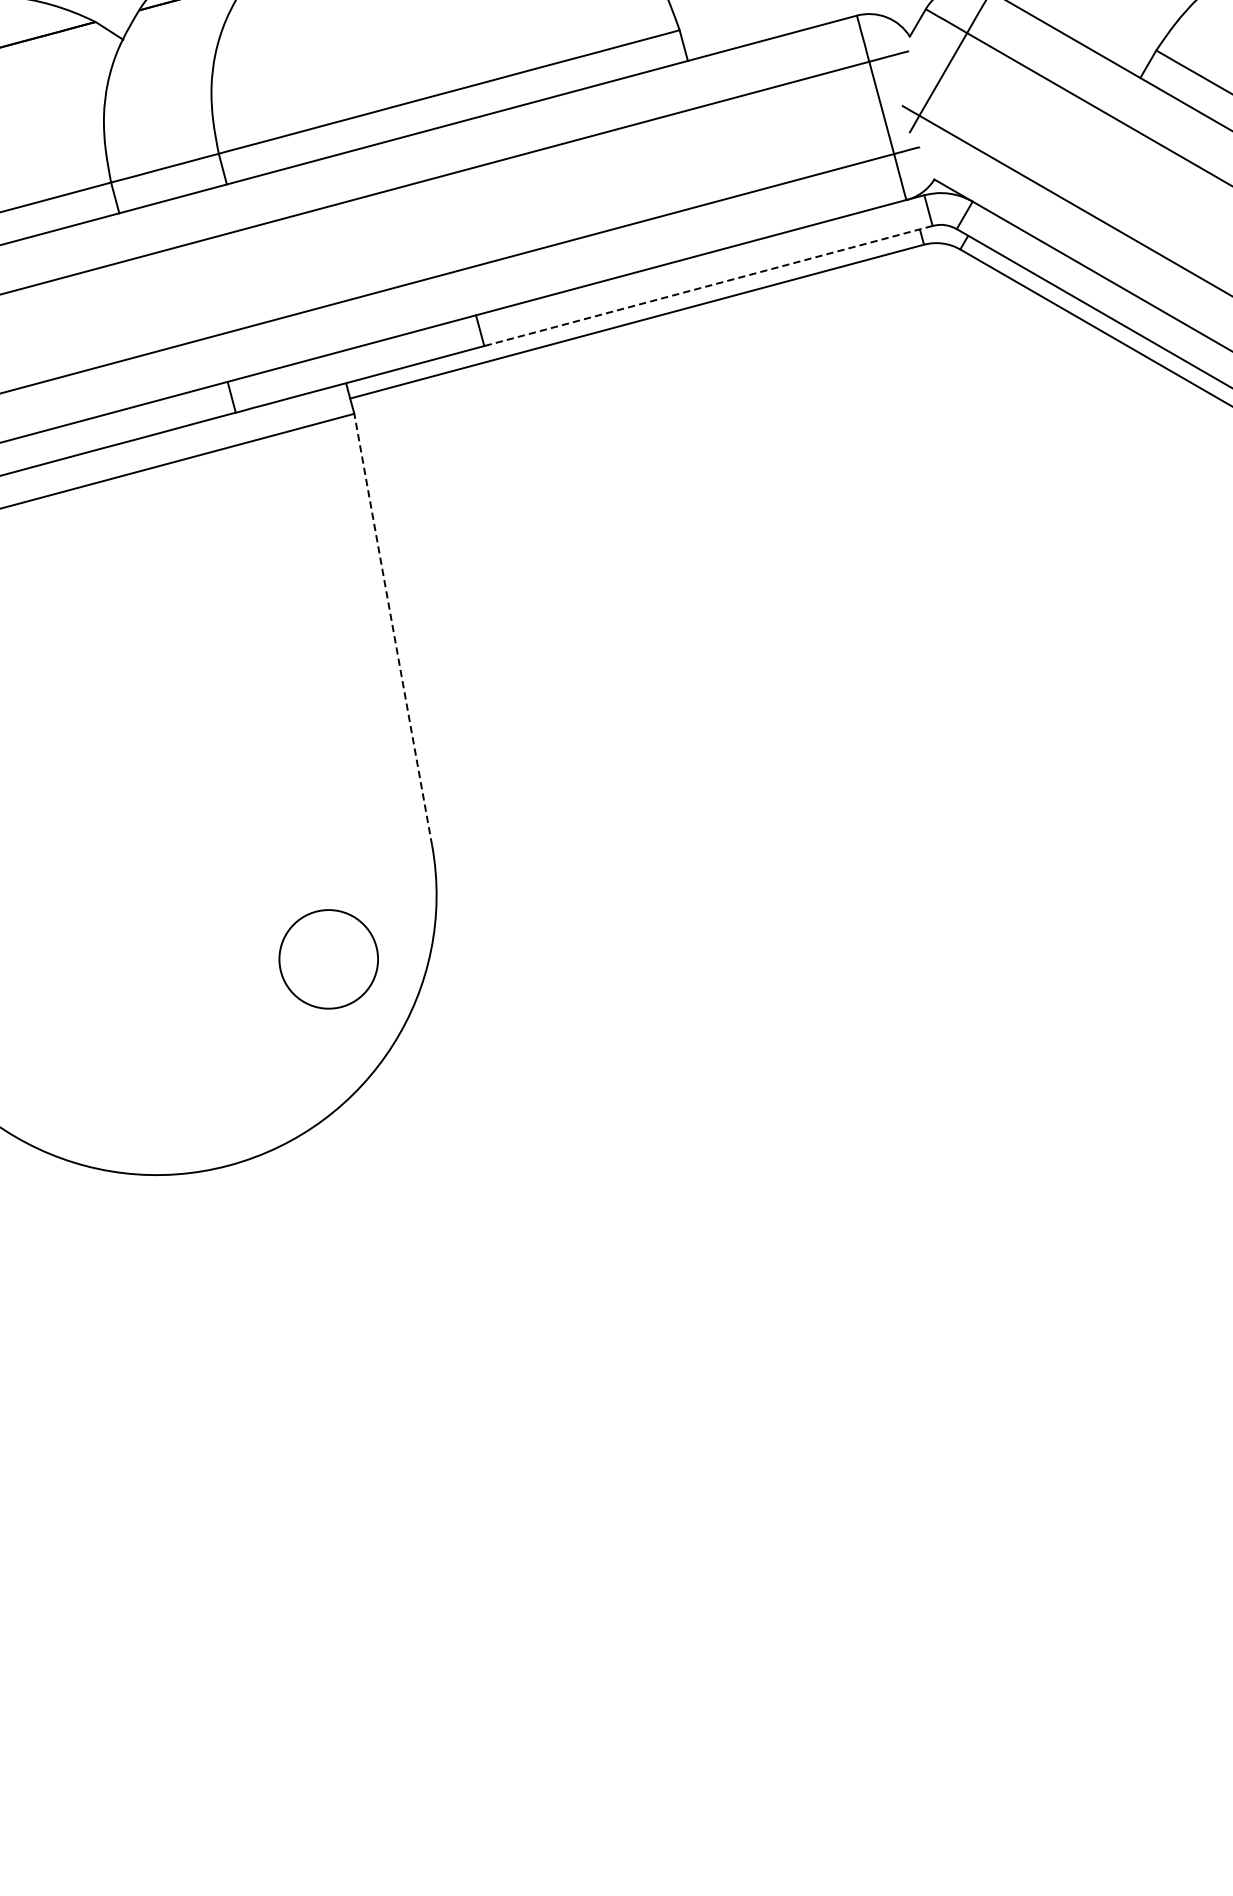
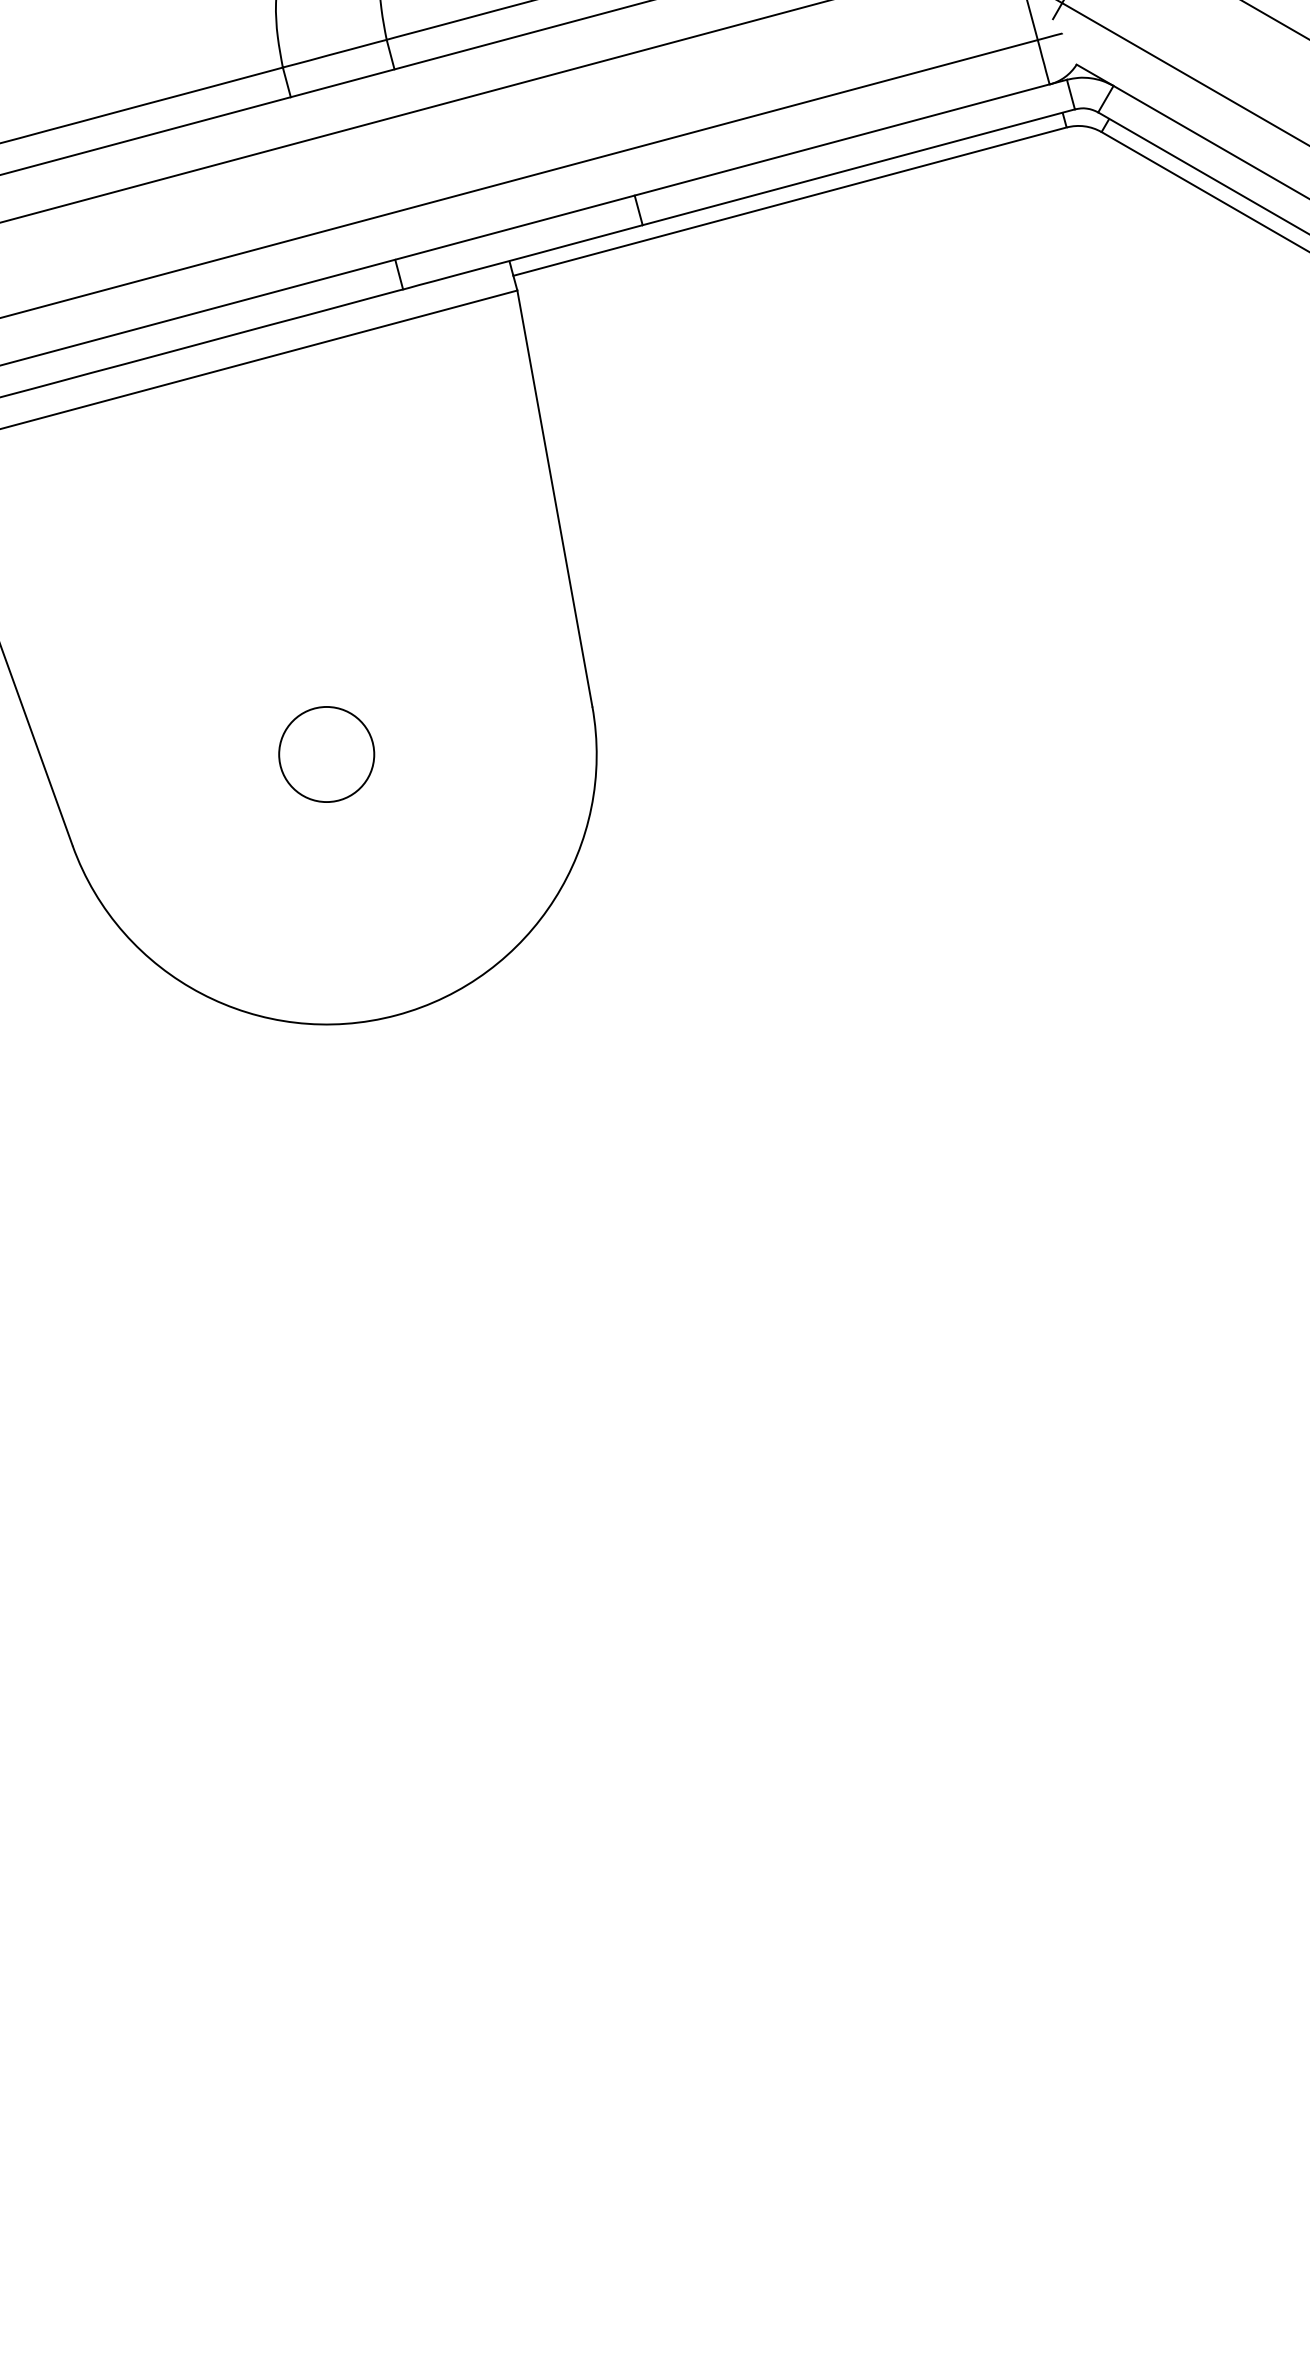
line: (708, 286) -> (858, 167), dashed -> solid
line: (392, 629) -> (554, 498), dashed -> solid
circle: (328, 959) -> (326, 754), moved

